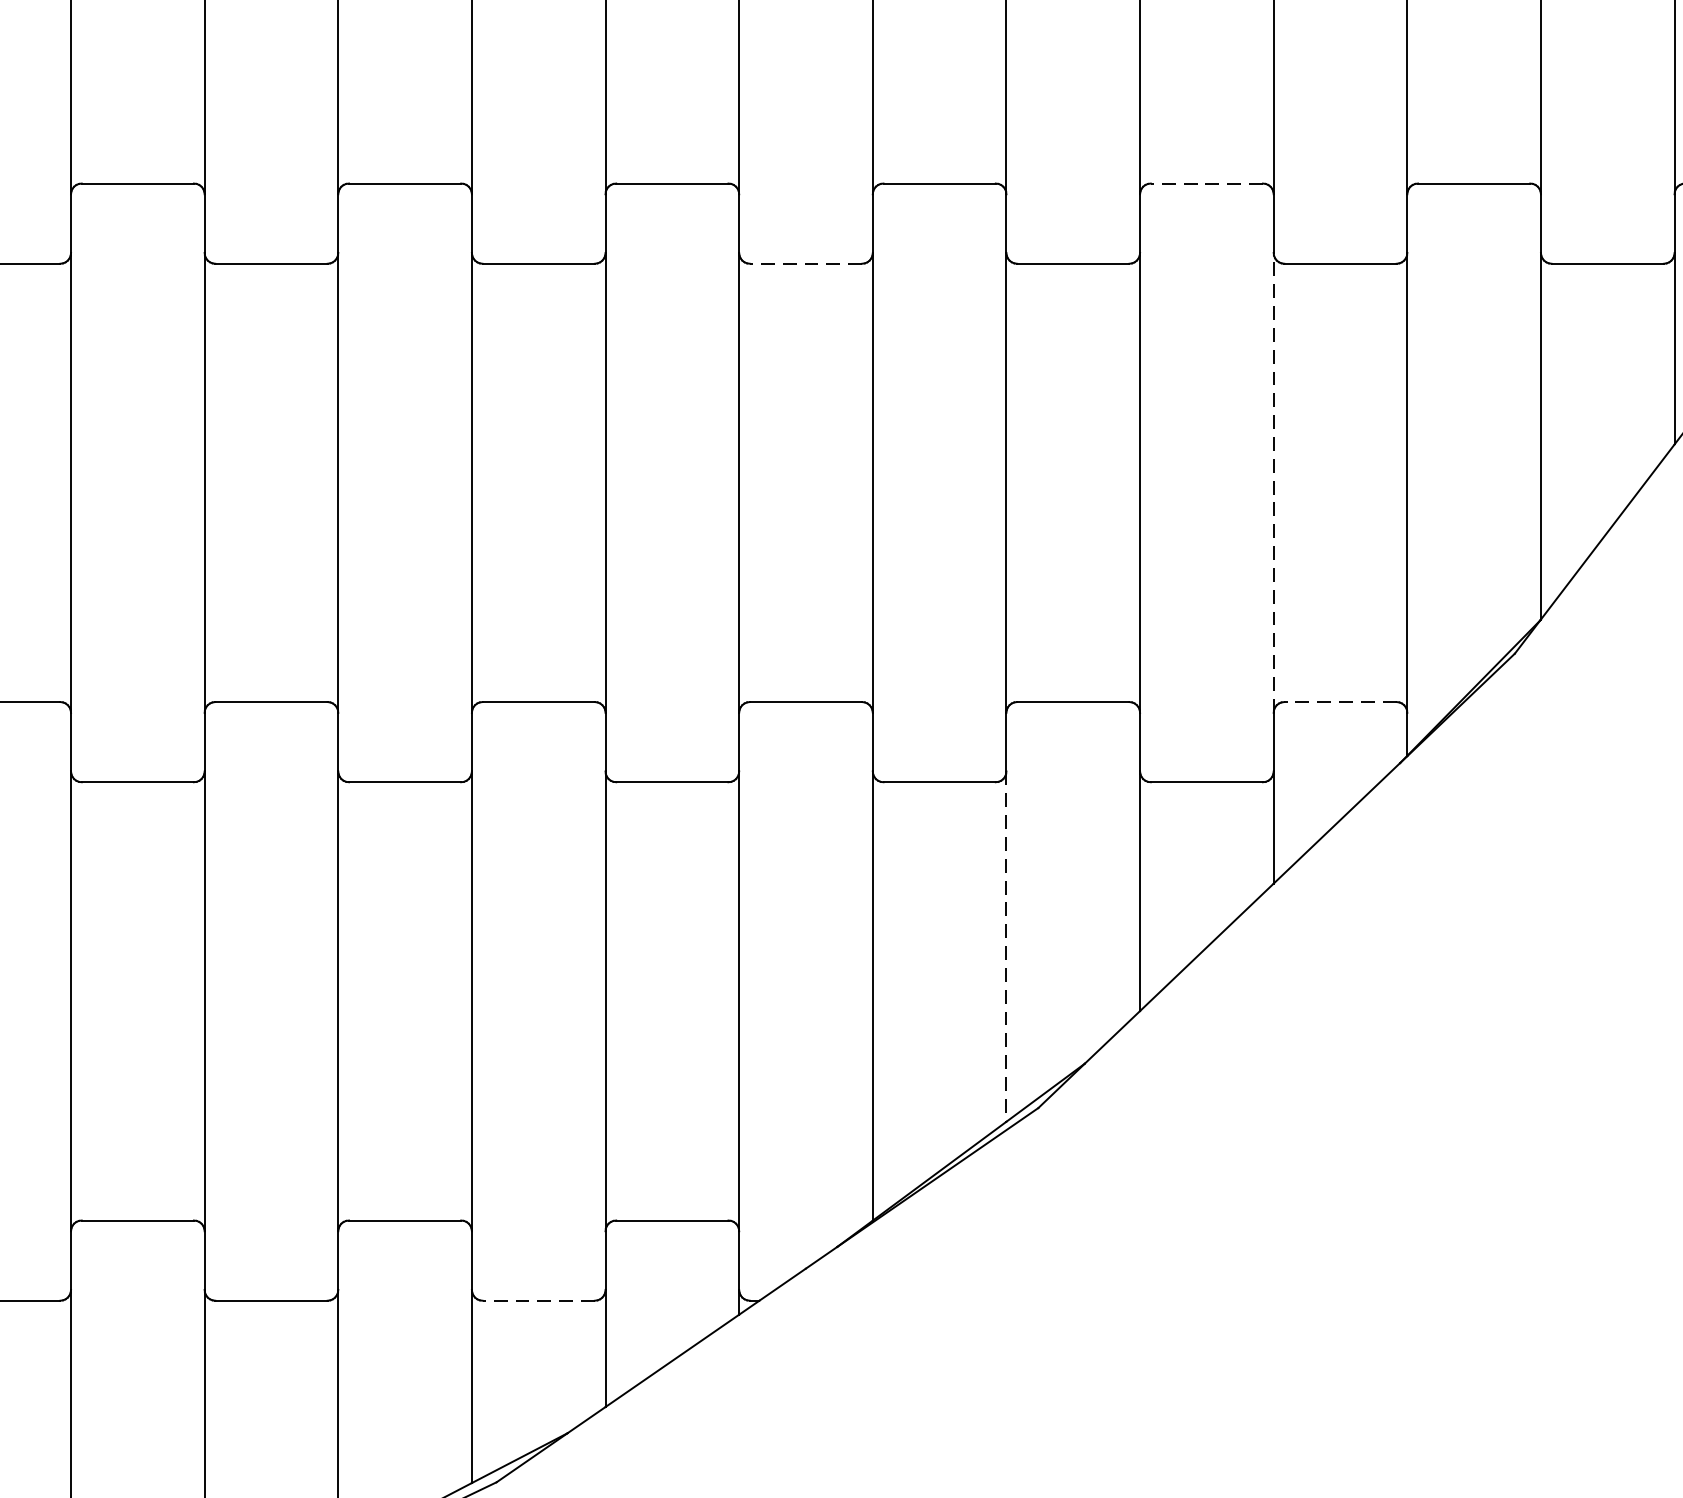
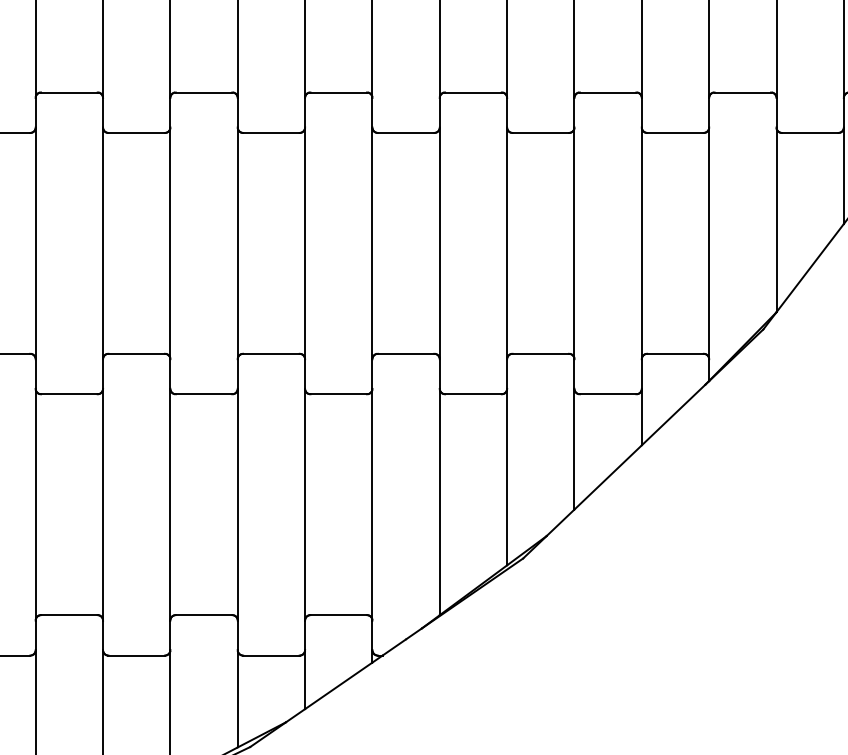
line: (1205, 183) -> (607, 92), dashed -> solid
line: (804, 262) -> (405, 132), dashed -> solid
line: (1273, 483) -> (641, 243), dashed -> solid
line: (1340, 701) -> (675, 353), dashed -> solid
line: (1007, 947) -> (507, 477), dashed -> solid
line: (536, 1300) -> (270, 655), dashed -> solid

